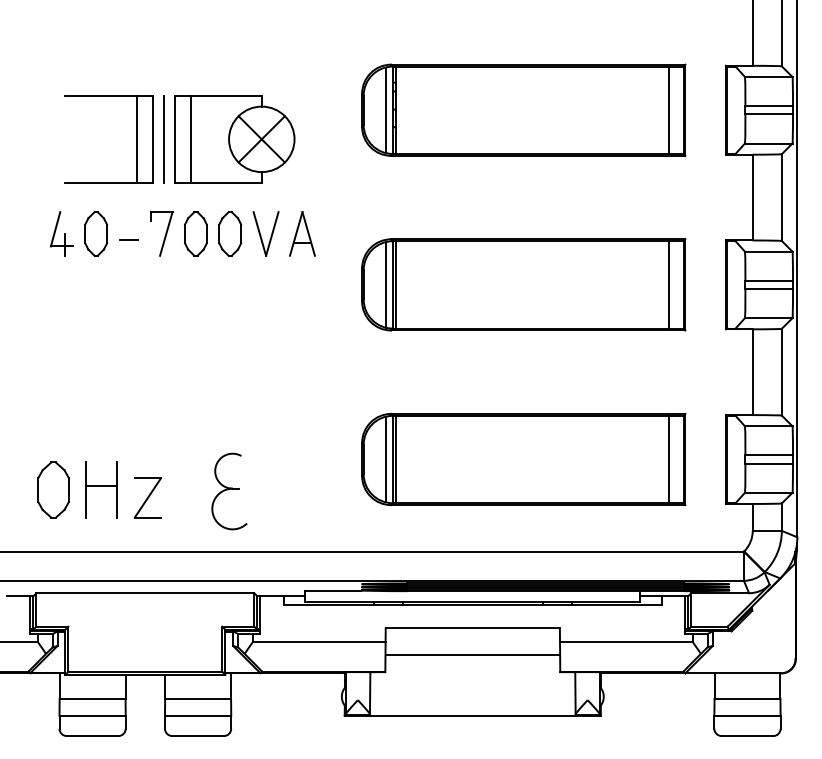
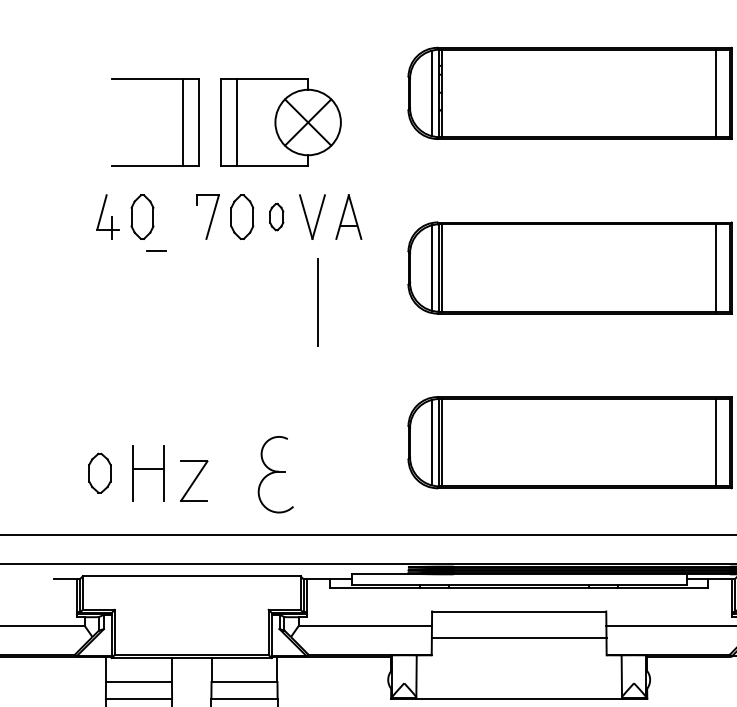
line: (163, 139) -> (317, 302), moved
part: (230, 233) -> (276, 216), size x0.6
line: (128, 239) -> (155, 250), moved
part: (53, 489) -> (99, 472), size x0.7

